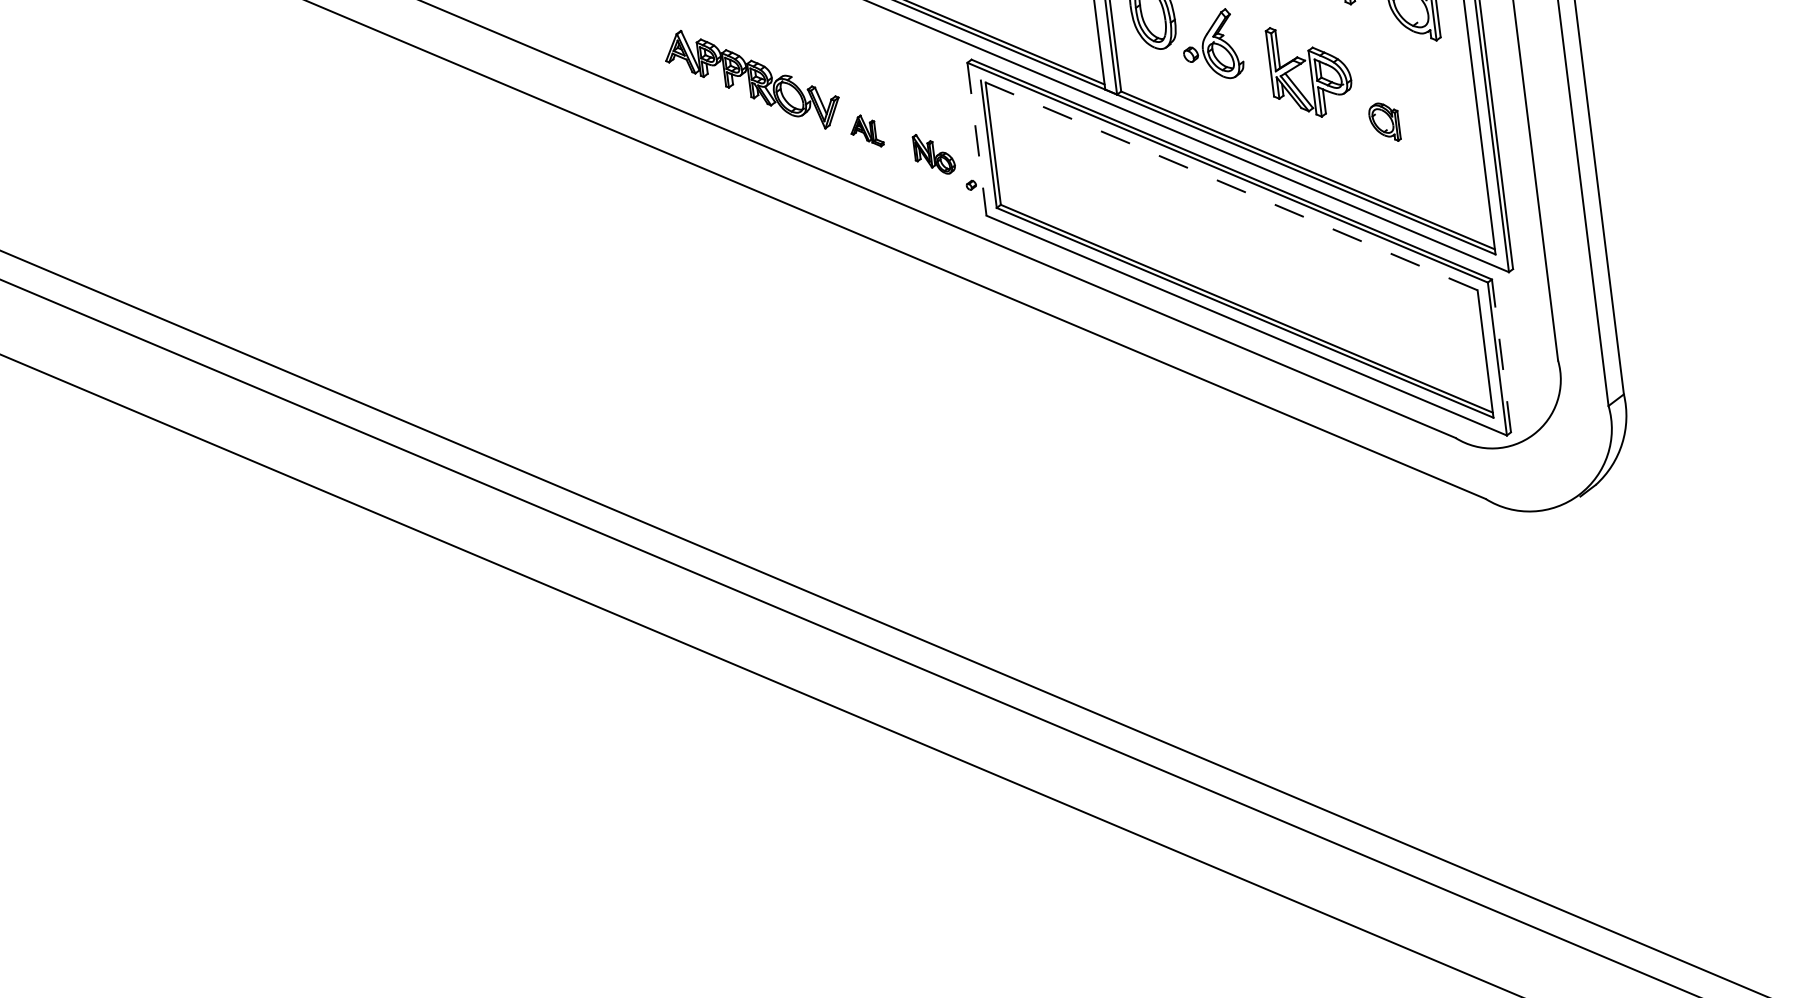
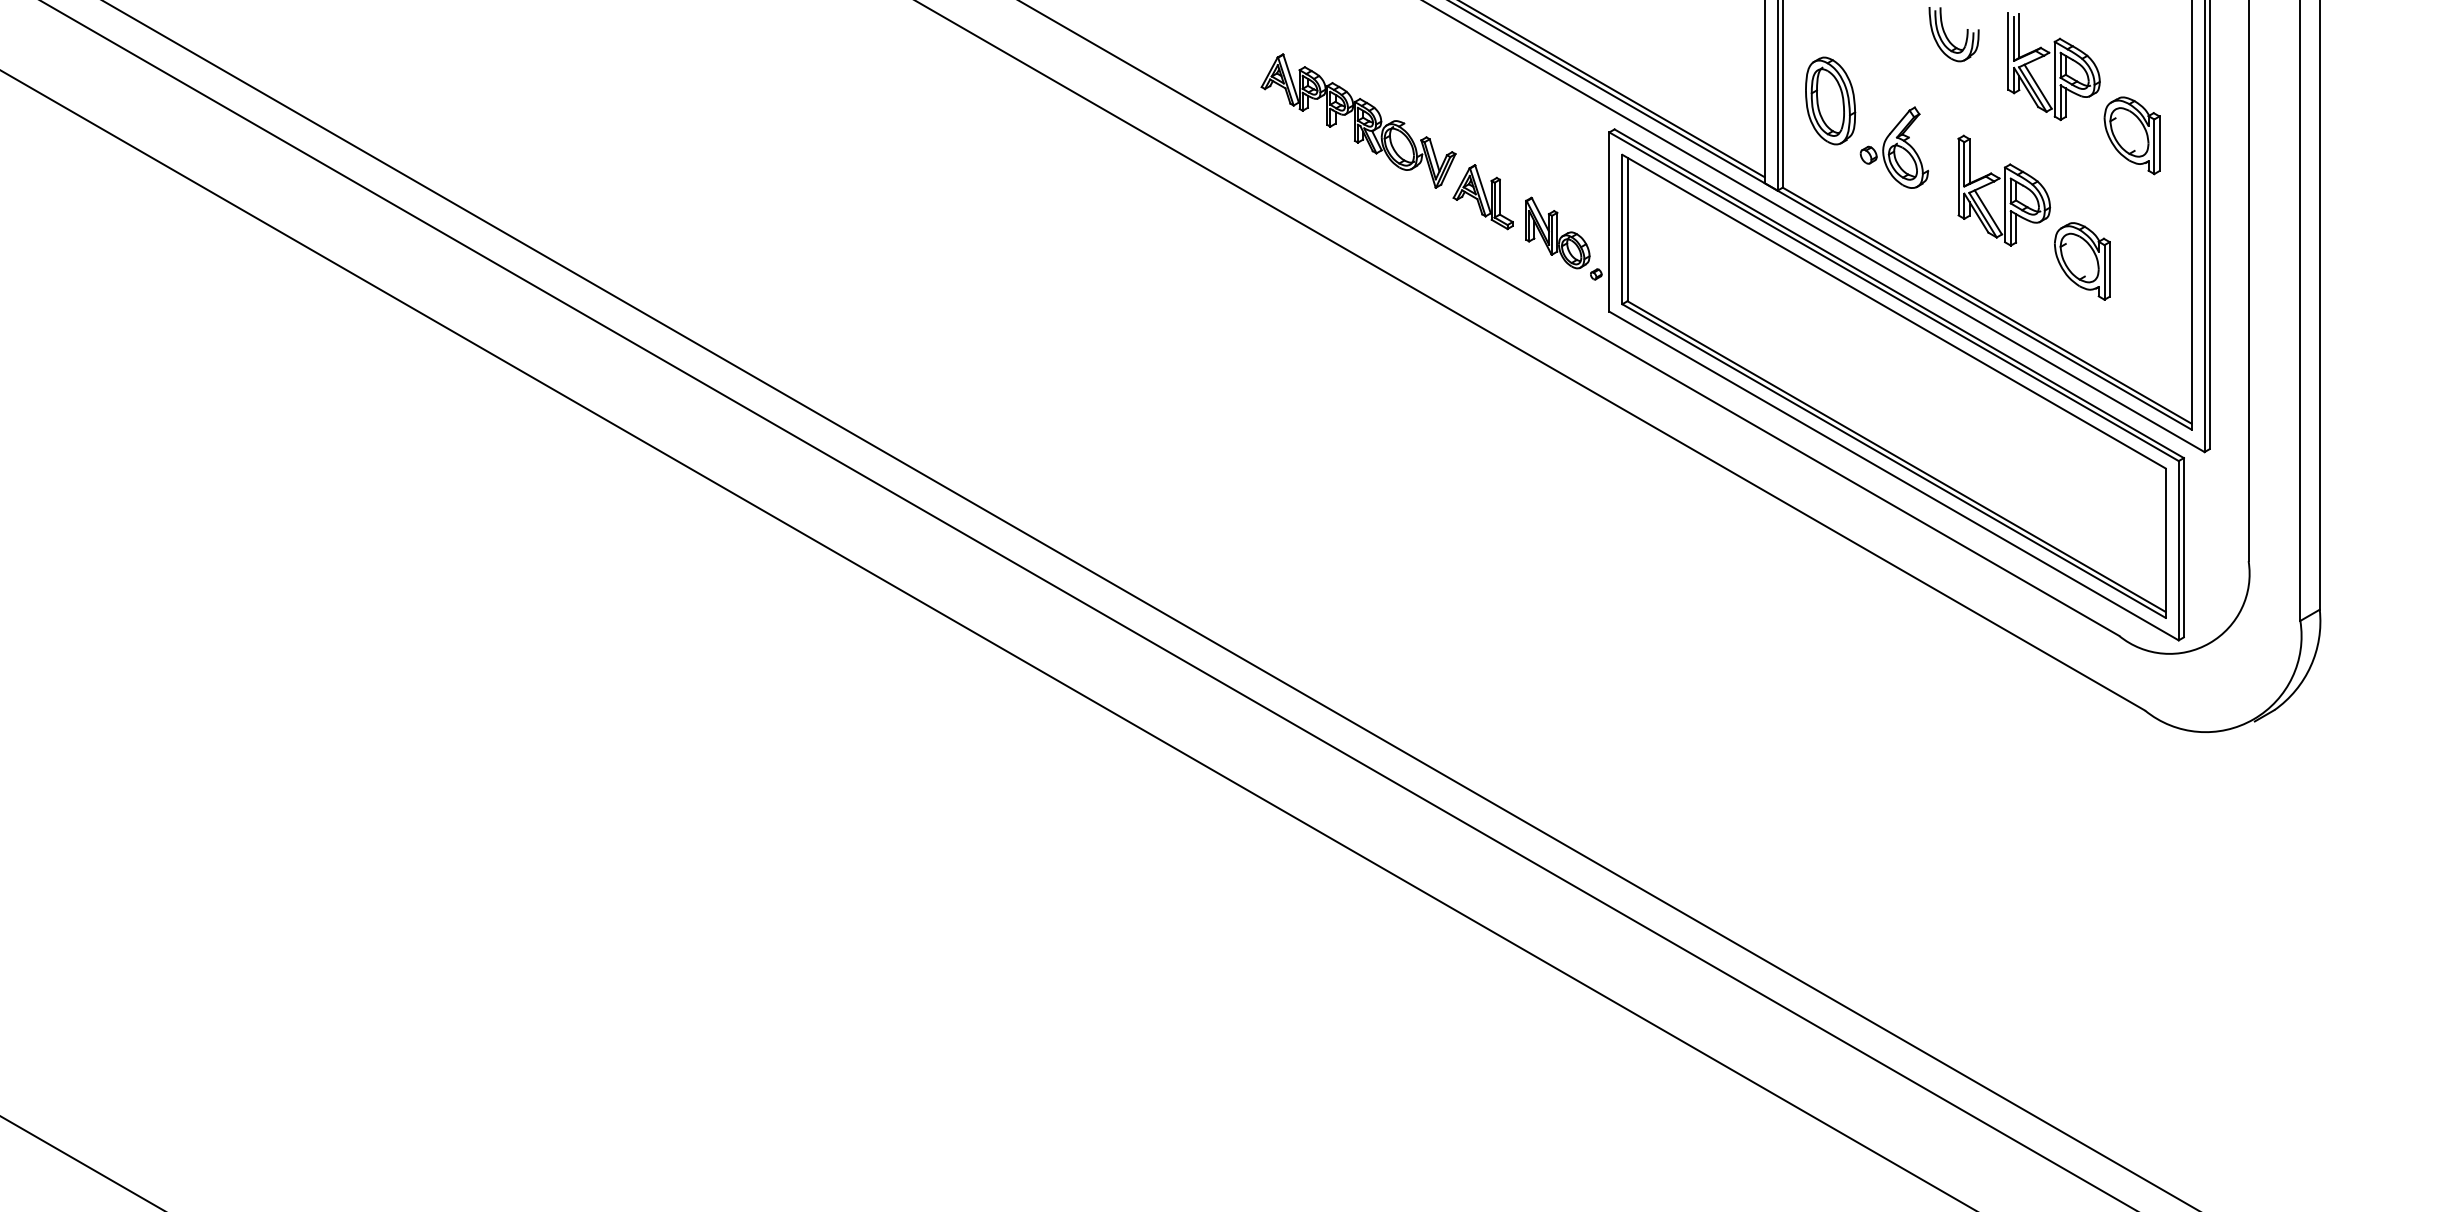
part: (1384, 122) -> (2082, 261), size x1.67
part: (866, 131) -> (1482, 197), size x1.67
line: (977, 139) -> (1609, 222), dashed -> solid
part: (933, 153) -> (1557, 232), size x1.43
line: (1229, 185) -> (1894, 311), dashed -> solid
line: (1501, 355) -> (2183, 547), dashed -> solid

